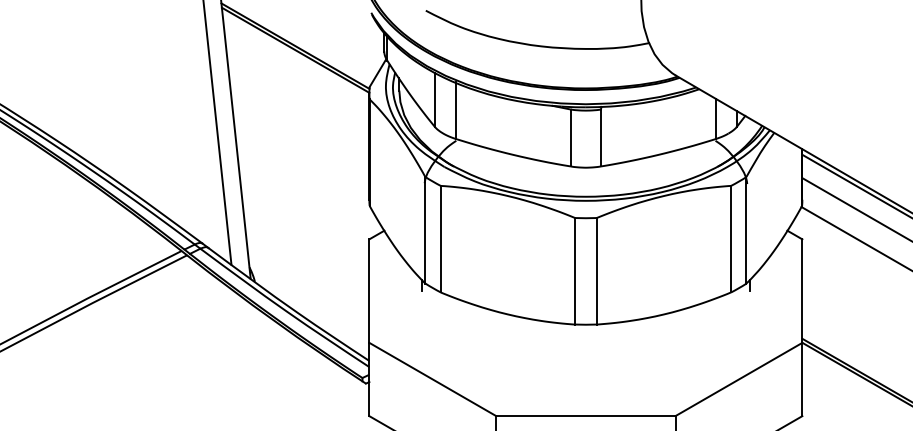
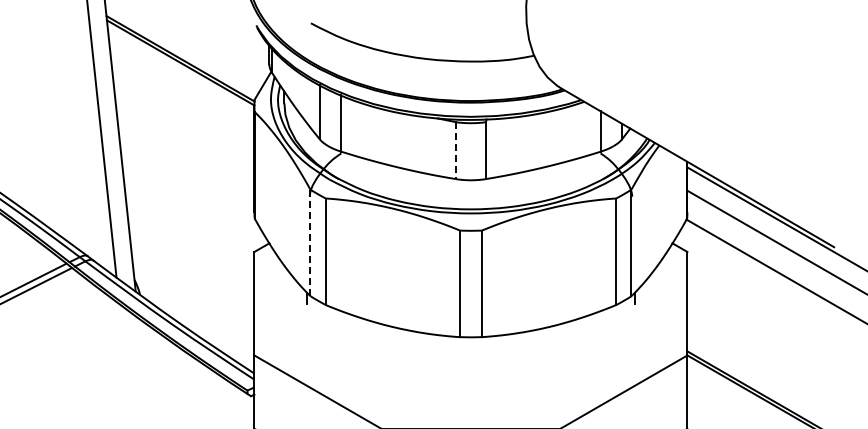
line: (570, 138) -> (455, 151), solid -> dashed
line: (425, 230) -> (310, 243), solid -> dashed

